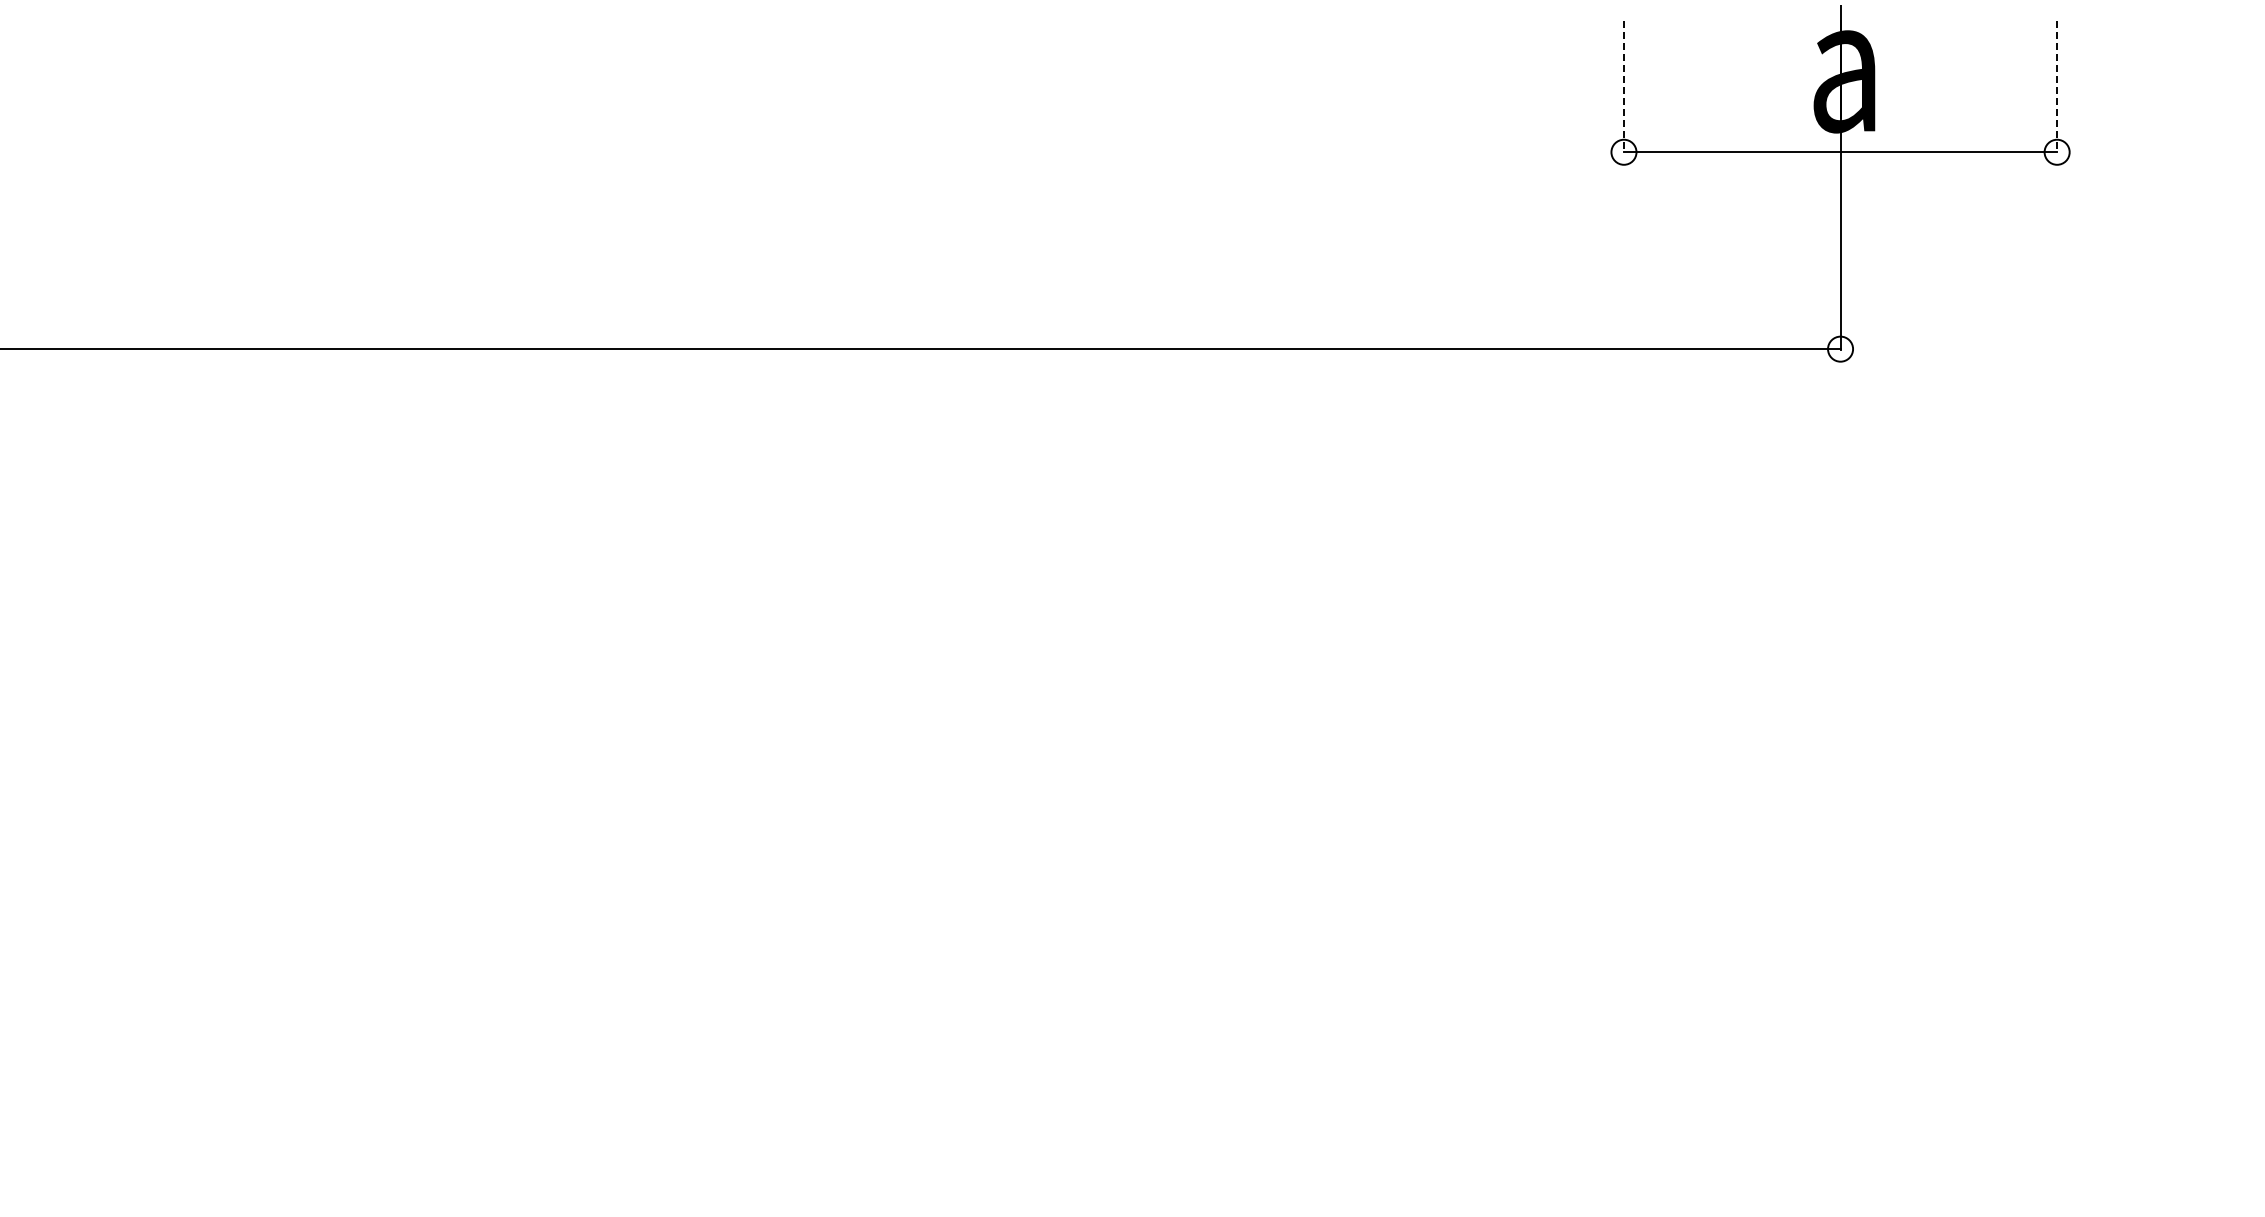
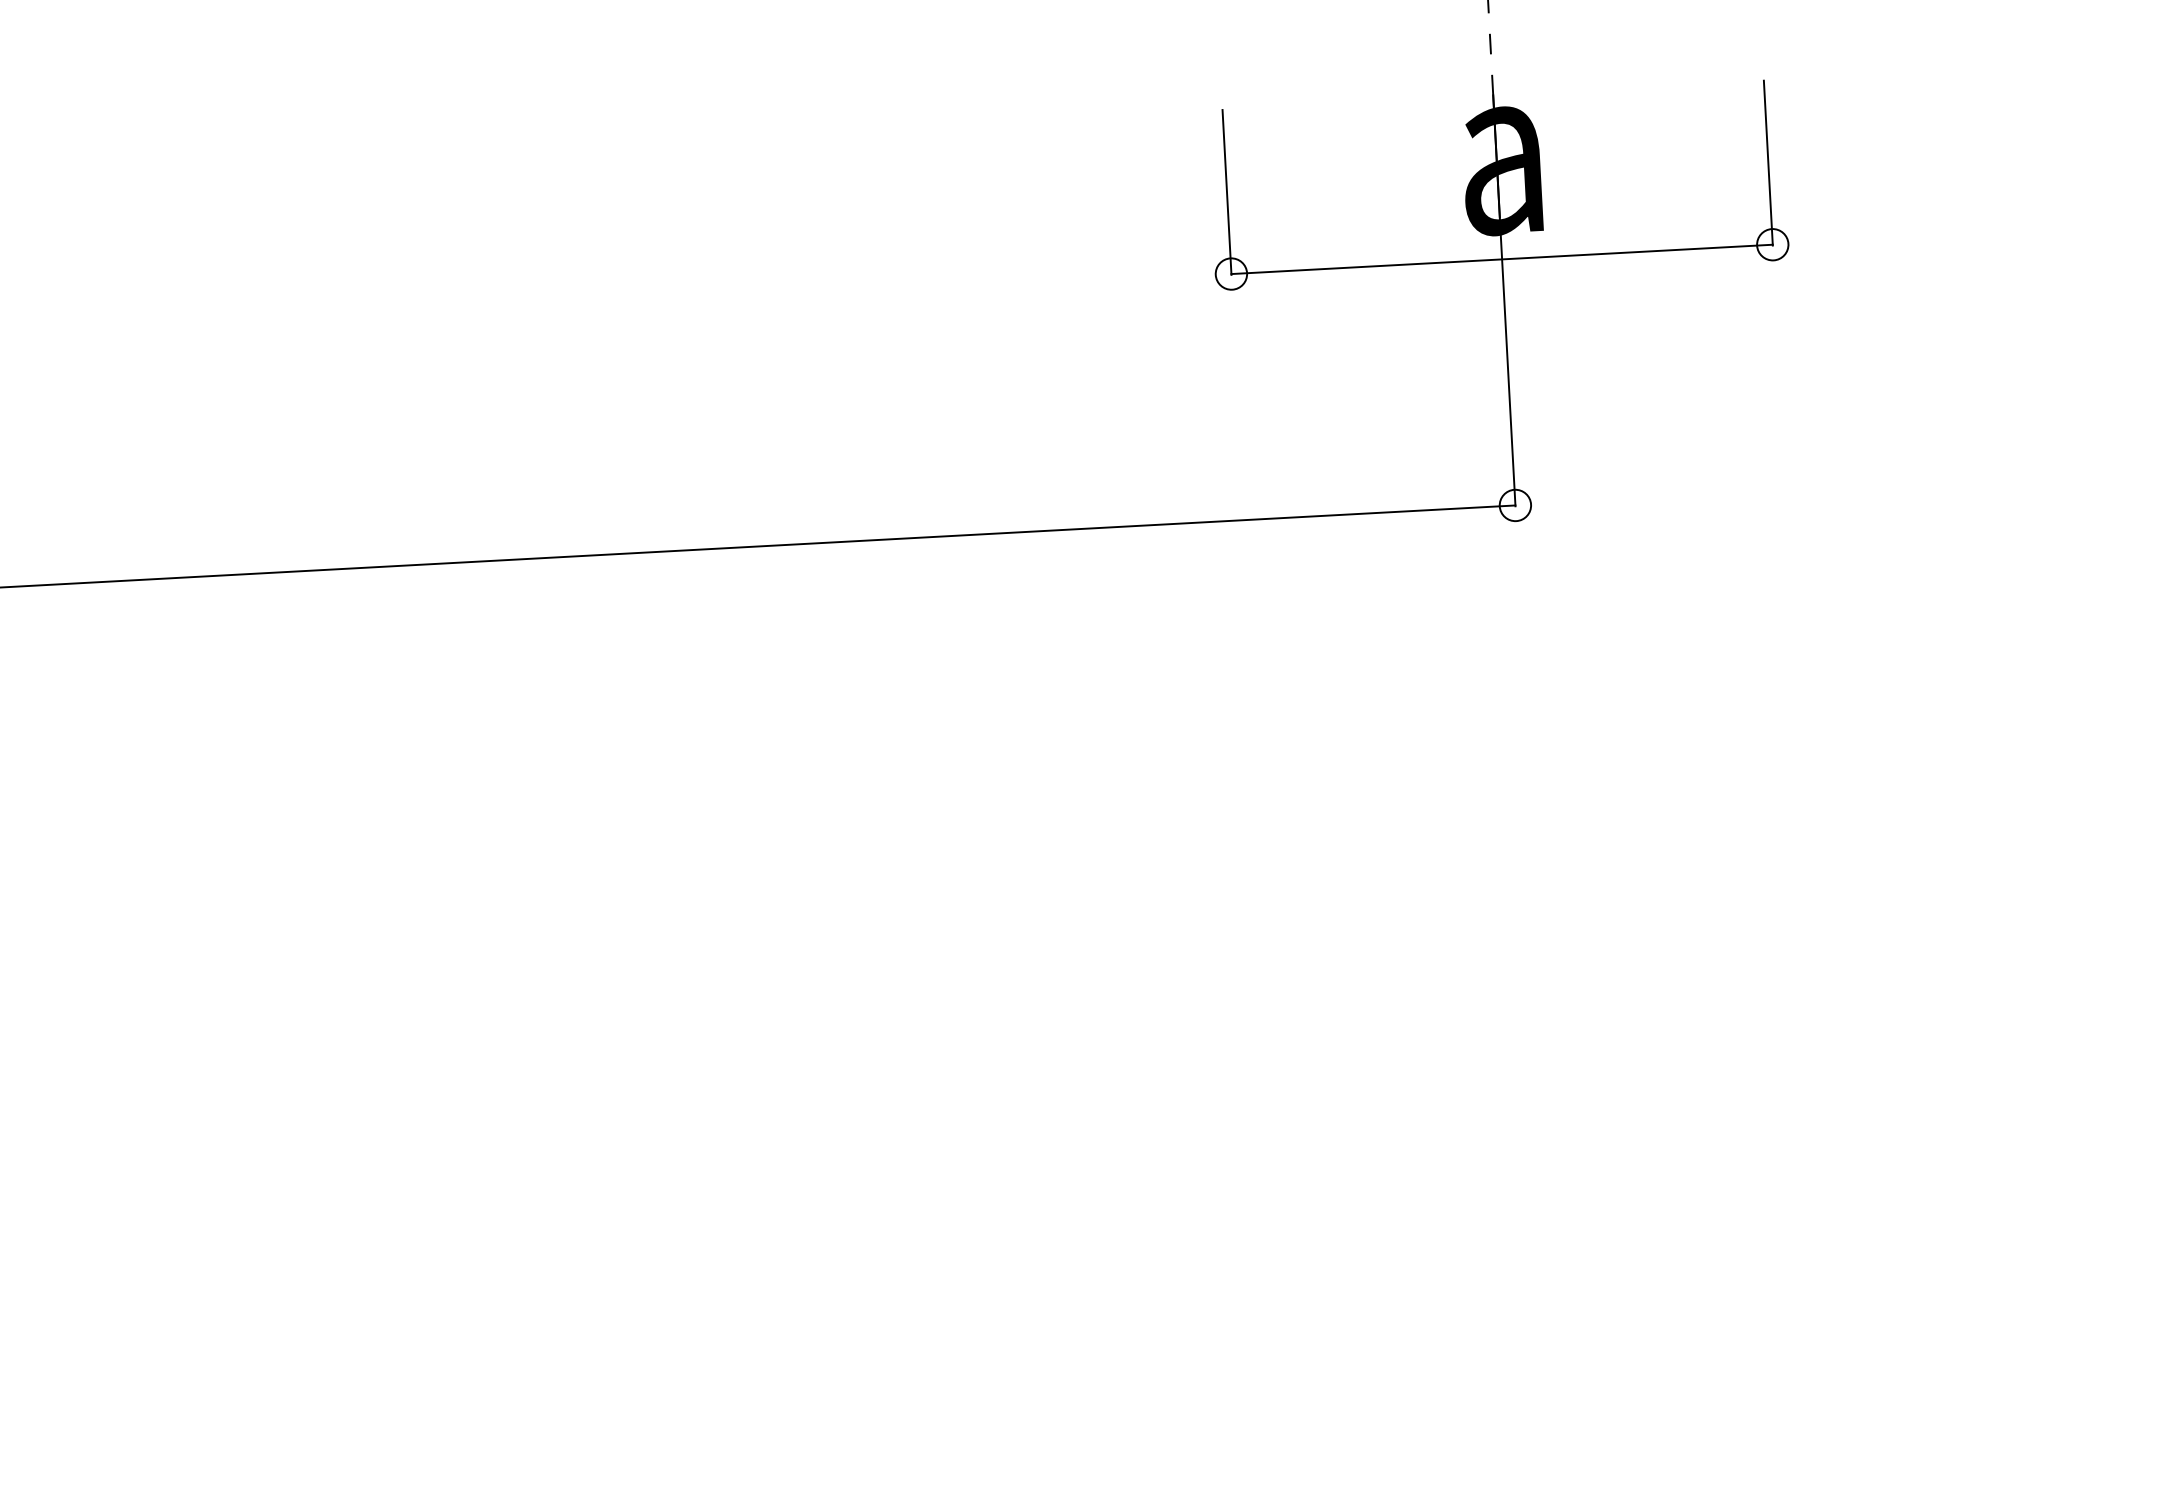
line: (1623, 86) -> (1226, 191), dashed -> solid
line: (2057, 86) -> (1768, 162), dashed -> solid

